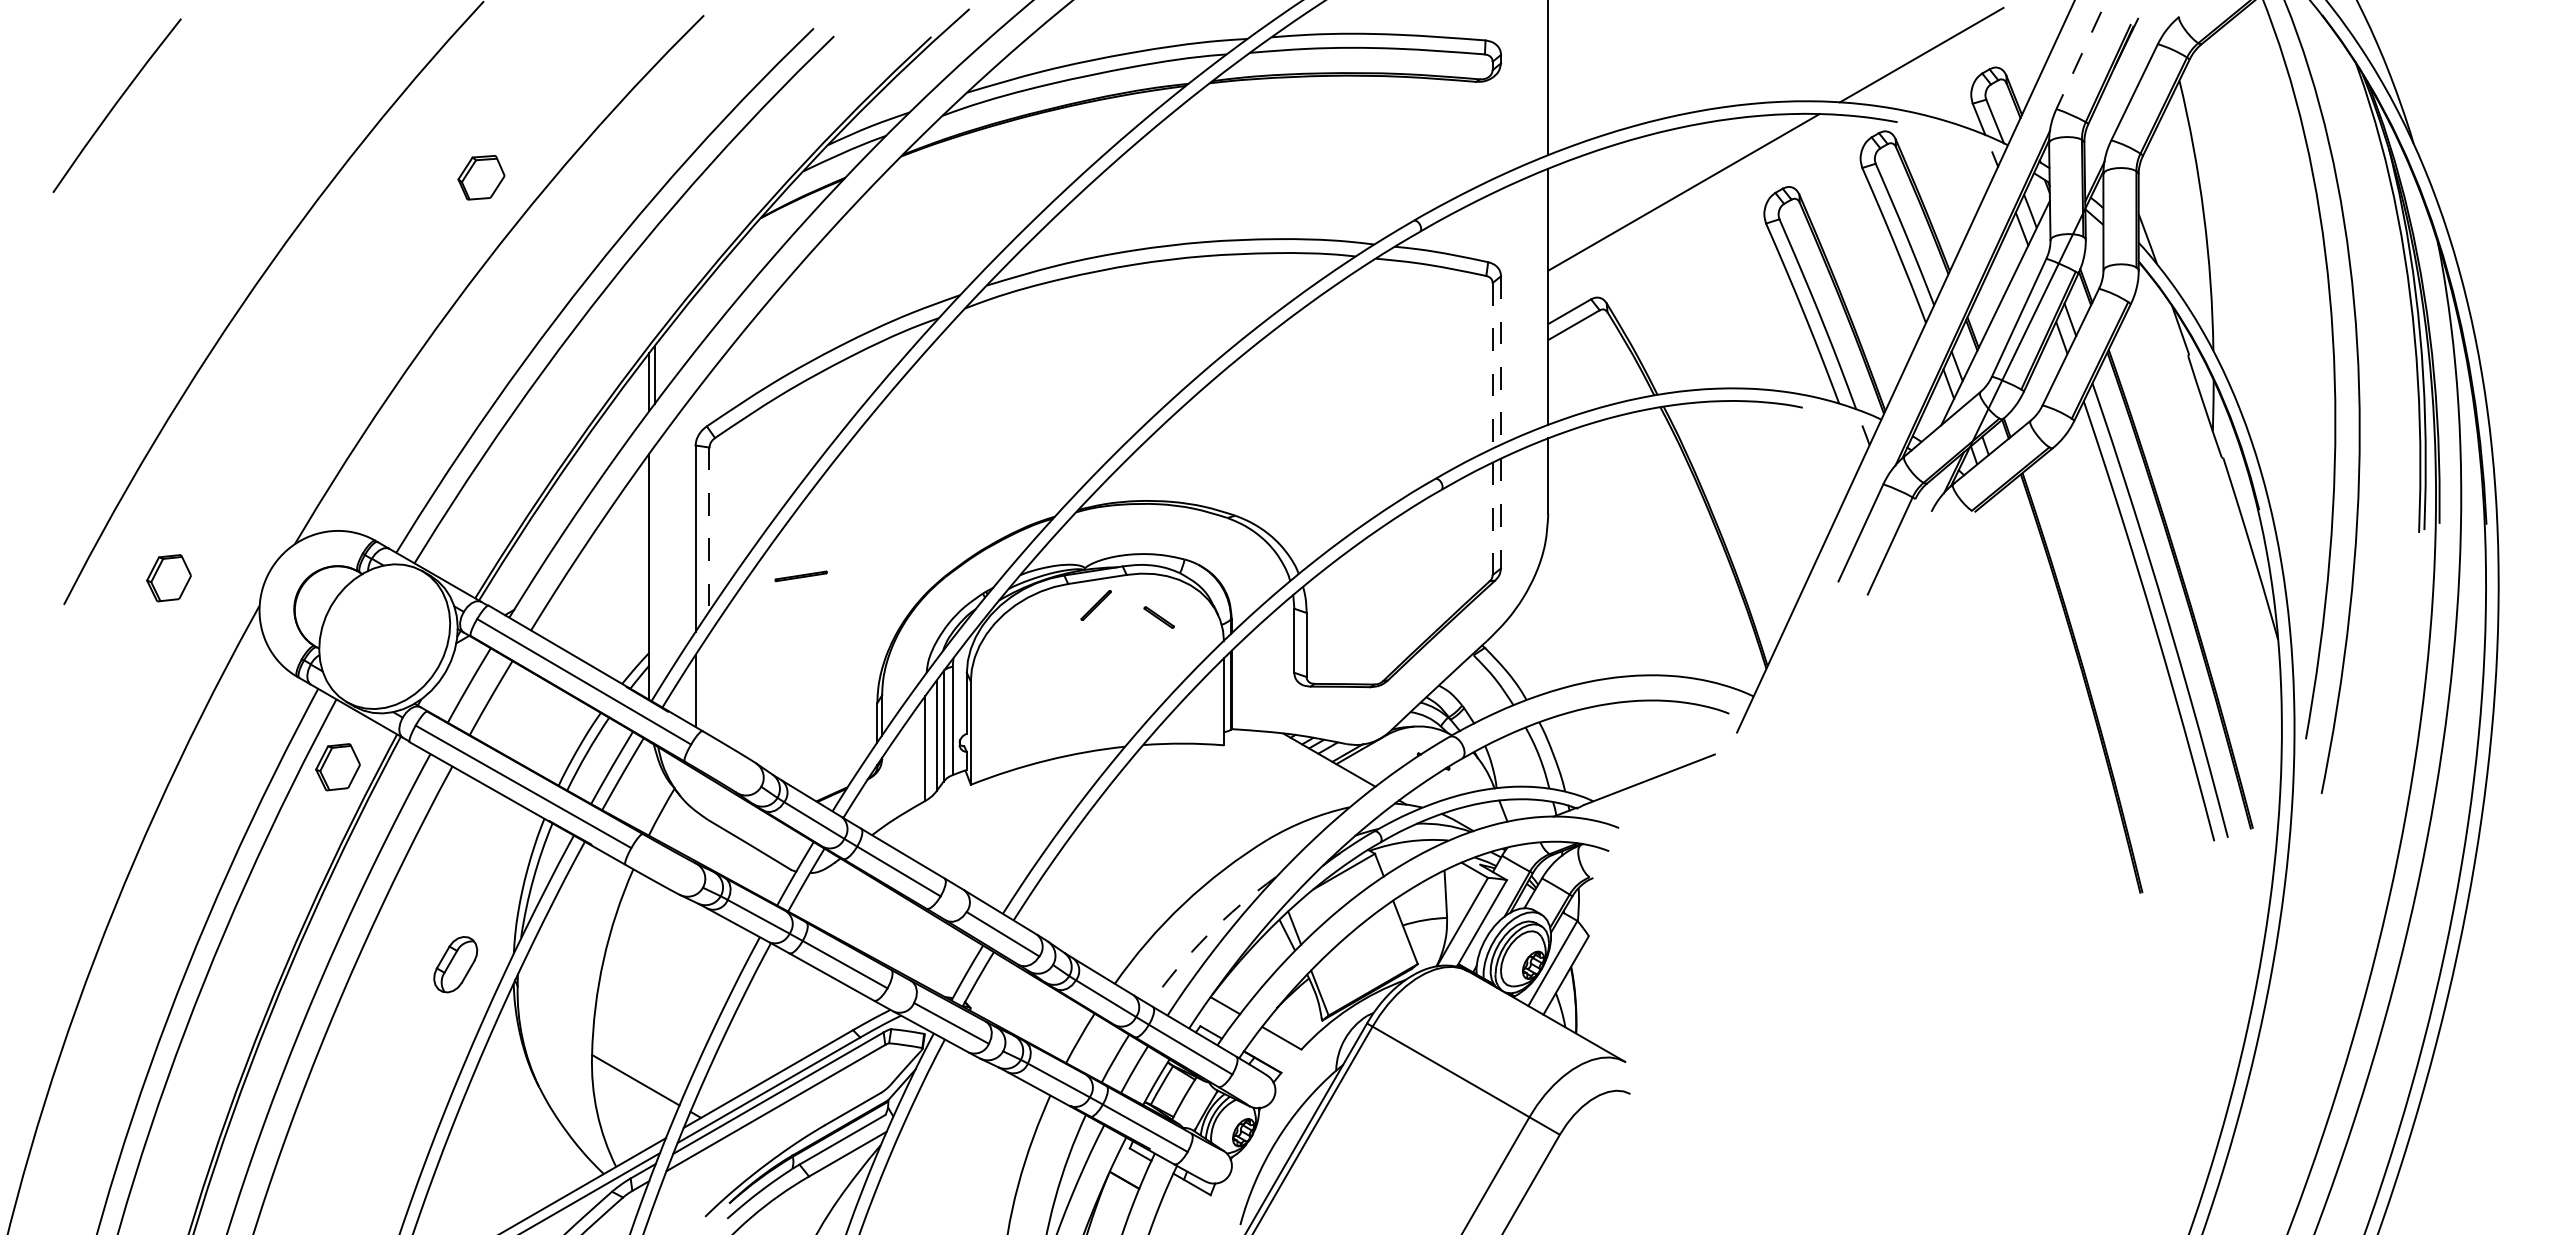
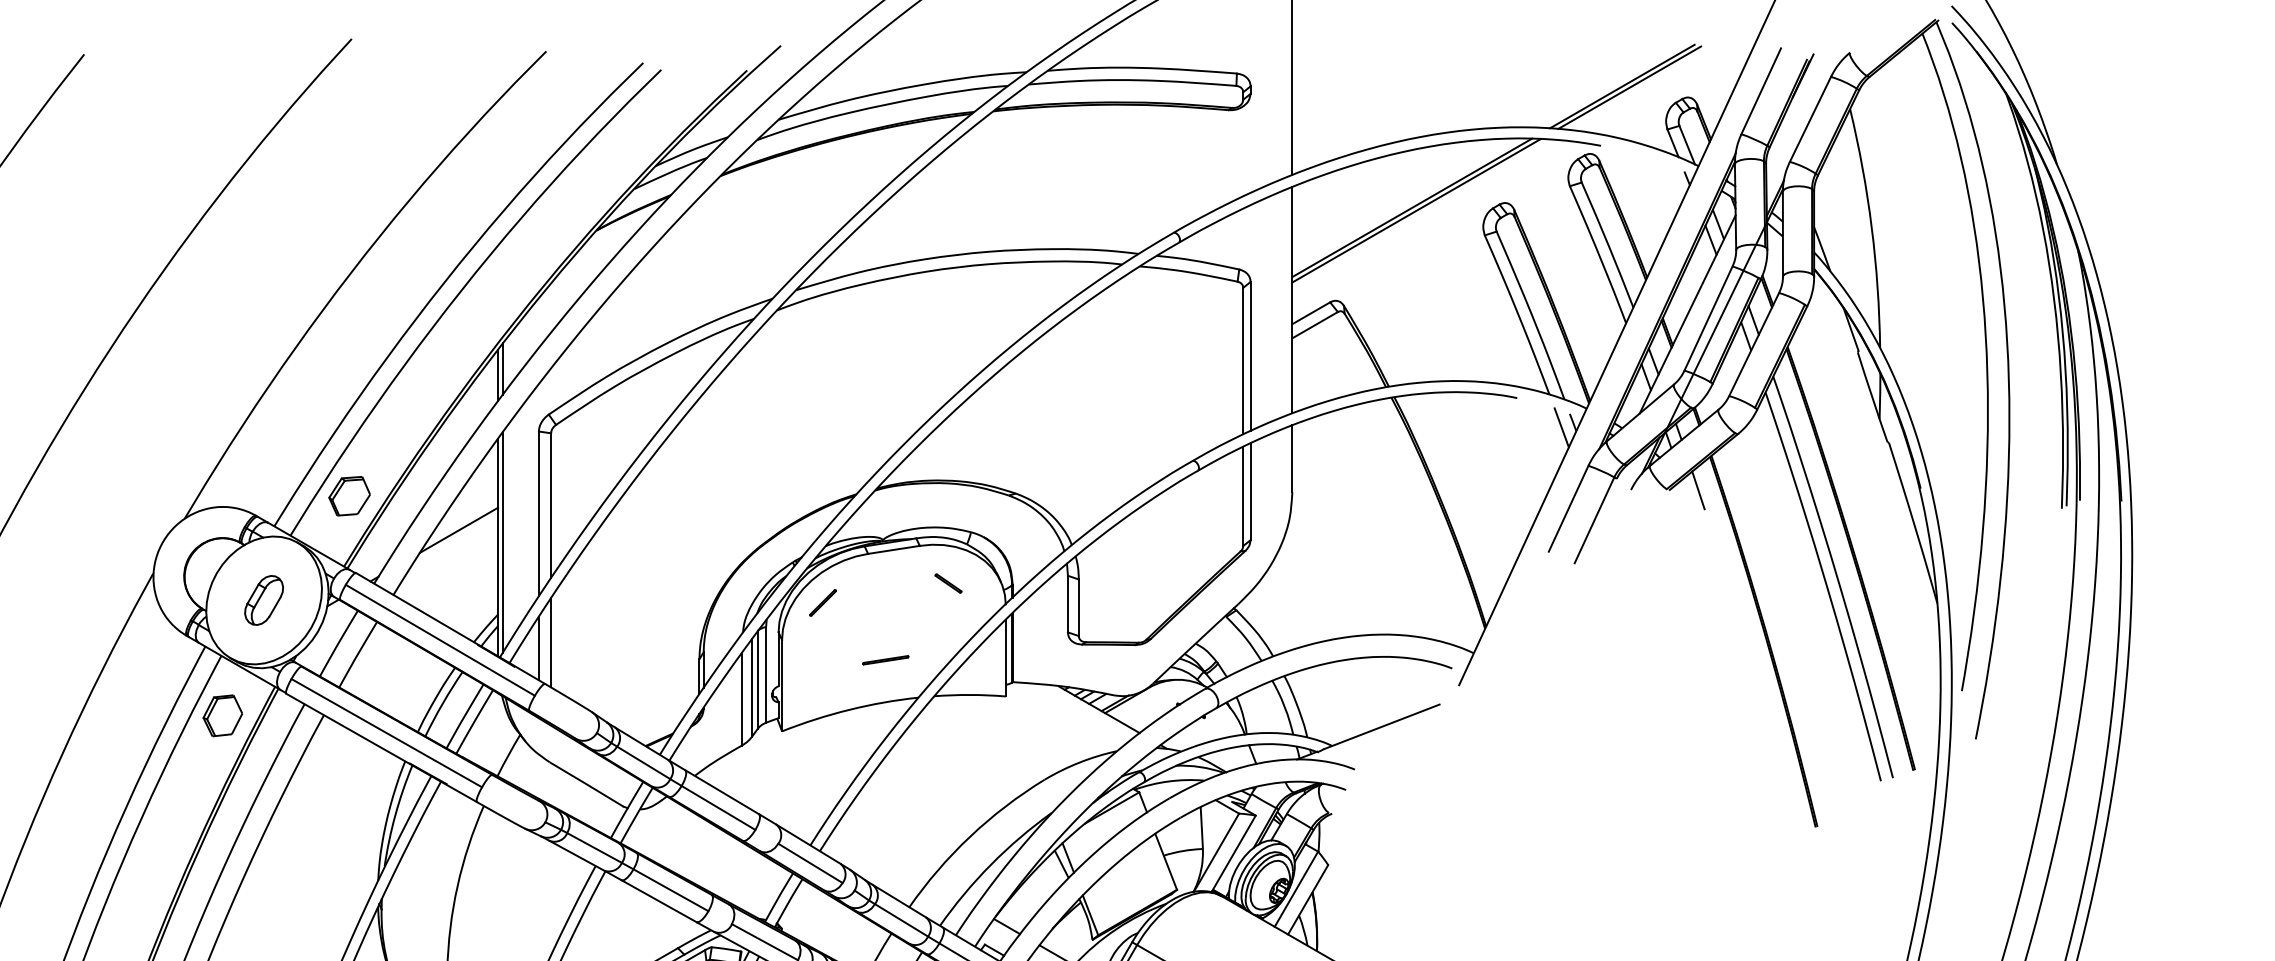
line: (1929, 56) -> (1629, 87), added
line: (2078, 60) -> (1760, 91), dashed -> solid
part: (481, 177) -> (349, 496), moved
line: (1688, 195) -> (1416, 210), added
line: (1501, 361) -> (1251, 357), dashed -> solid
line: (1492, 365) -> (1243, 360), dashed -> solid
line: (1853, 441) -> (1562, 427), added
line: (2007, 511) -> (1698, 489), added
line: (1501, 513) -> (1251, 491), dashed -> solid
line: (1492, 519) -> (1243, 496), dashed -> solid
line: (709, 529) -> (551, 505), dashed -> solid
line: (605, 556) -> (459, 529), added
line: (654, 571) -> (502, 542), added
part: (800, 576) -> (885, 660), moved
part: (168, 578) -> (73, 549), removed
line: (1095, 605) -> (822, 602), moved
line: (709, 684) -> (551, 642), added
arc: (1207, 935) -> (991, 864), dashed -> solid
part: (455, 964) -> (263, 600), moved

